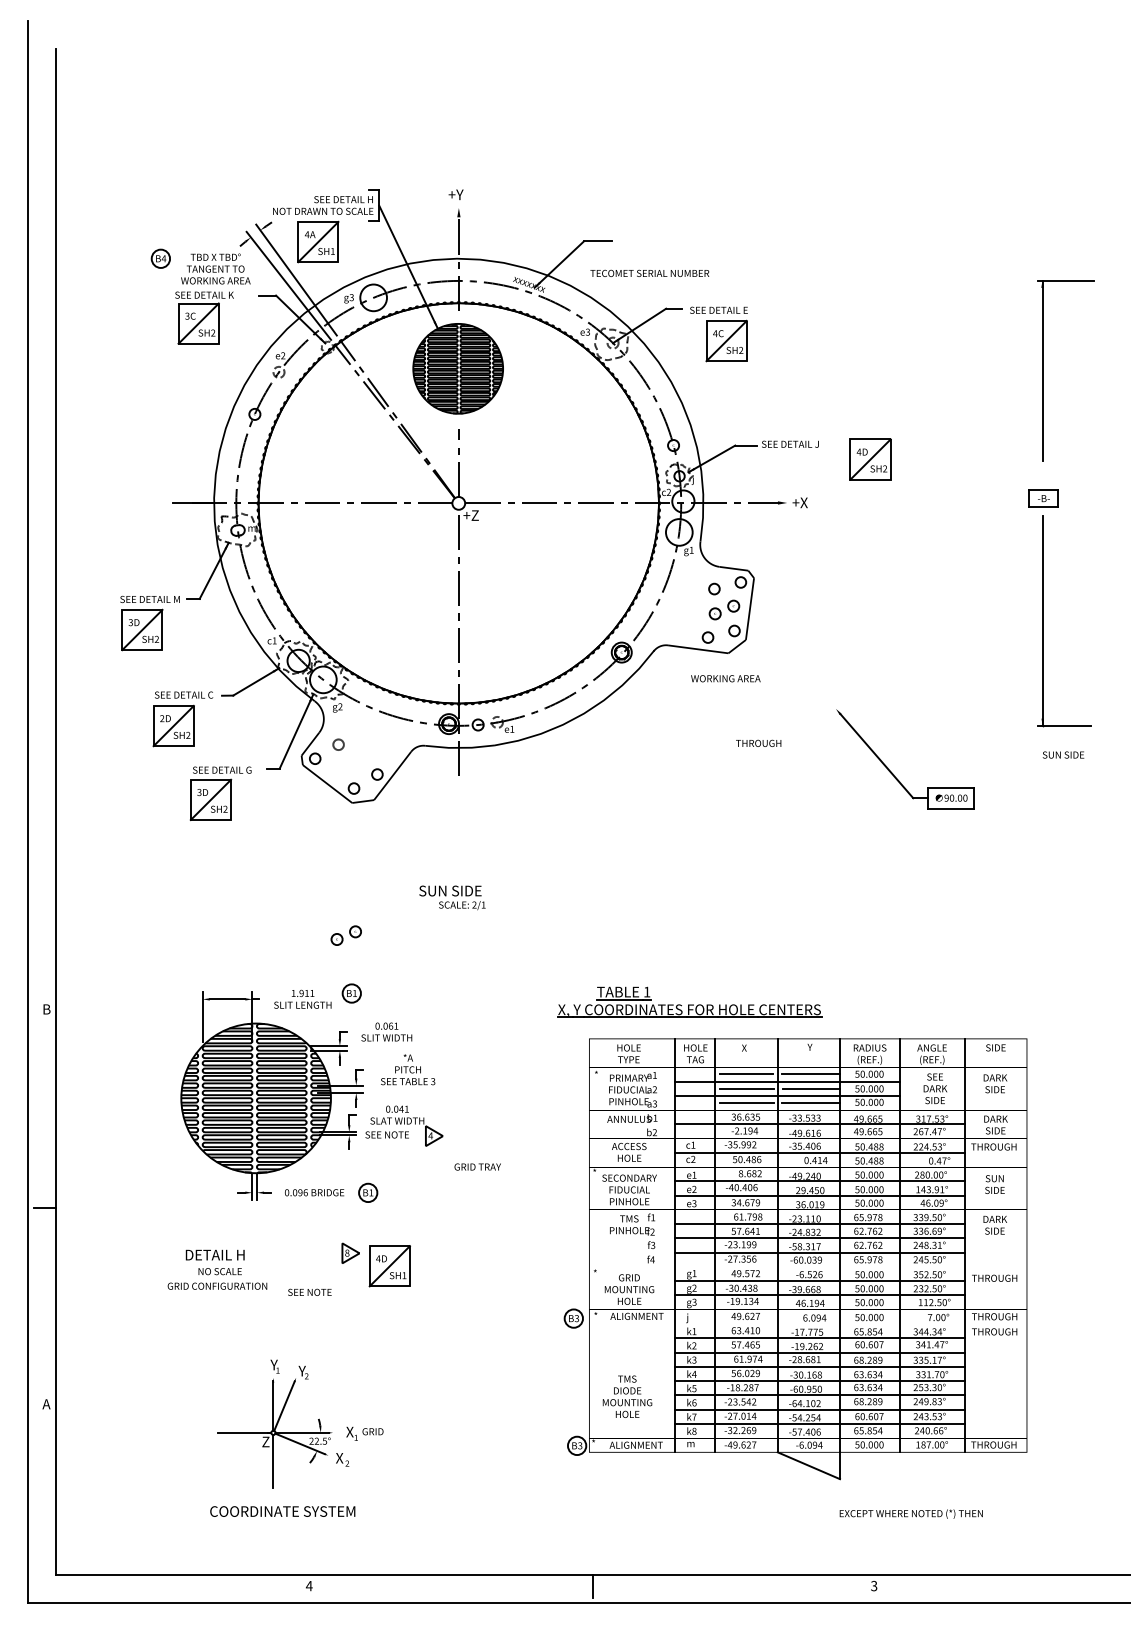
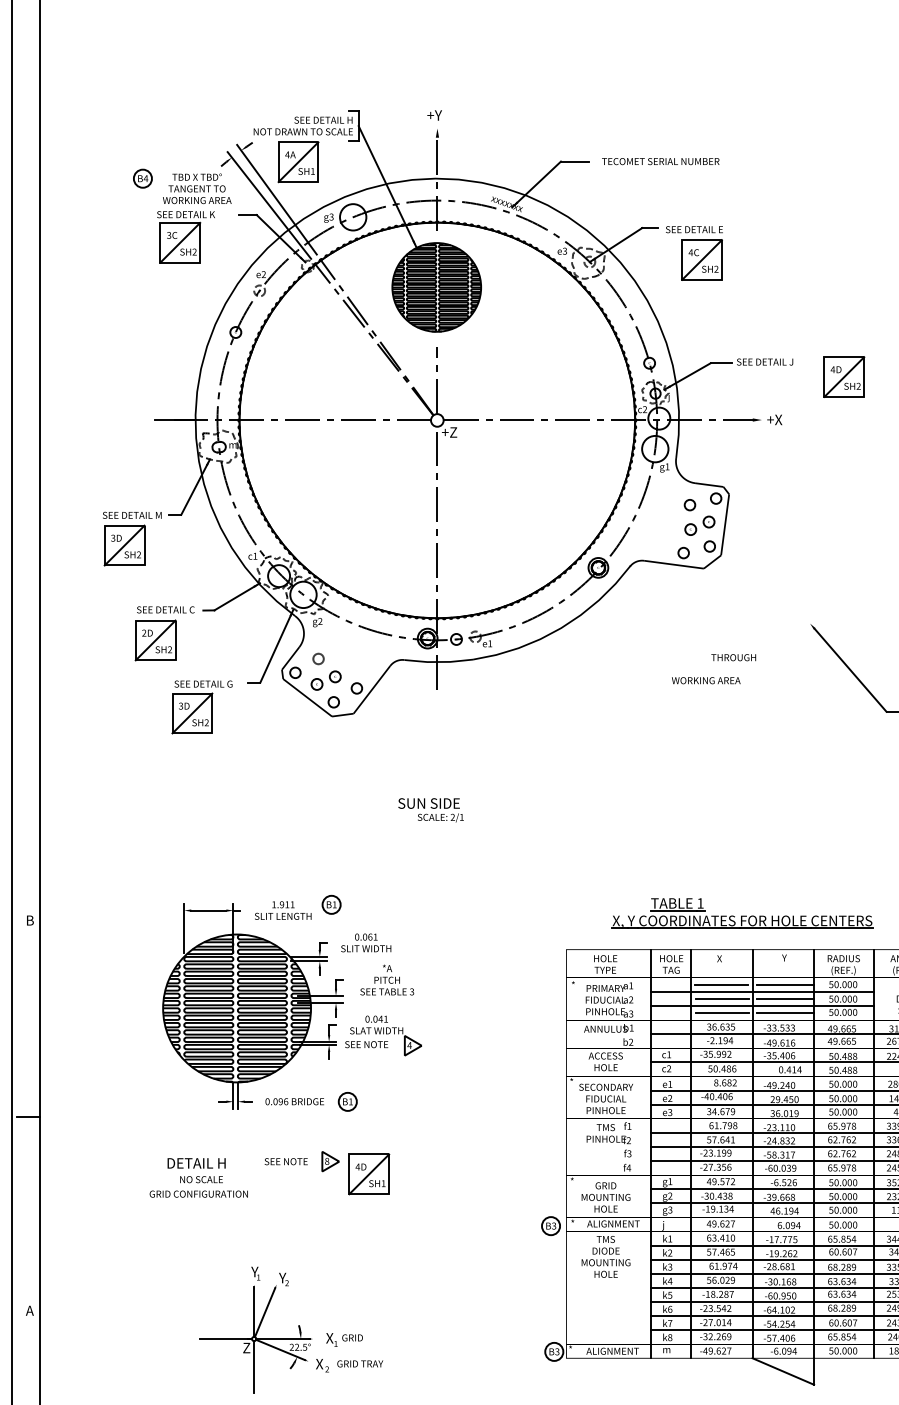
text: (649, 272) -> (660, 160), moved
text: (725, 678) -> (705, 680), moved
part: (345, 935) -> (325, 680), moved
part: (689, 1001) -> (742, 912), moved
text: (477, 1166) -> (359, 1363), moved
text: (309, 1291) -> (285, 1160), moved
text: (627, 1396) -> (606, 1256), moved

